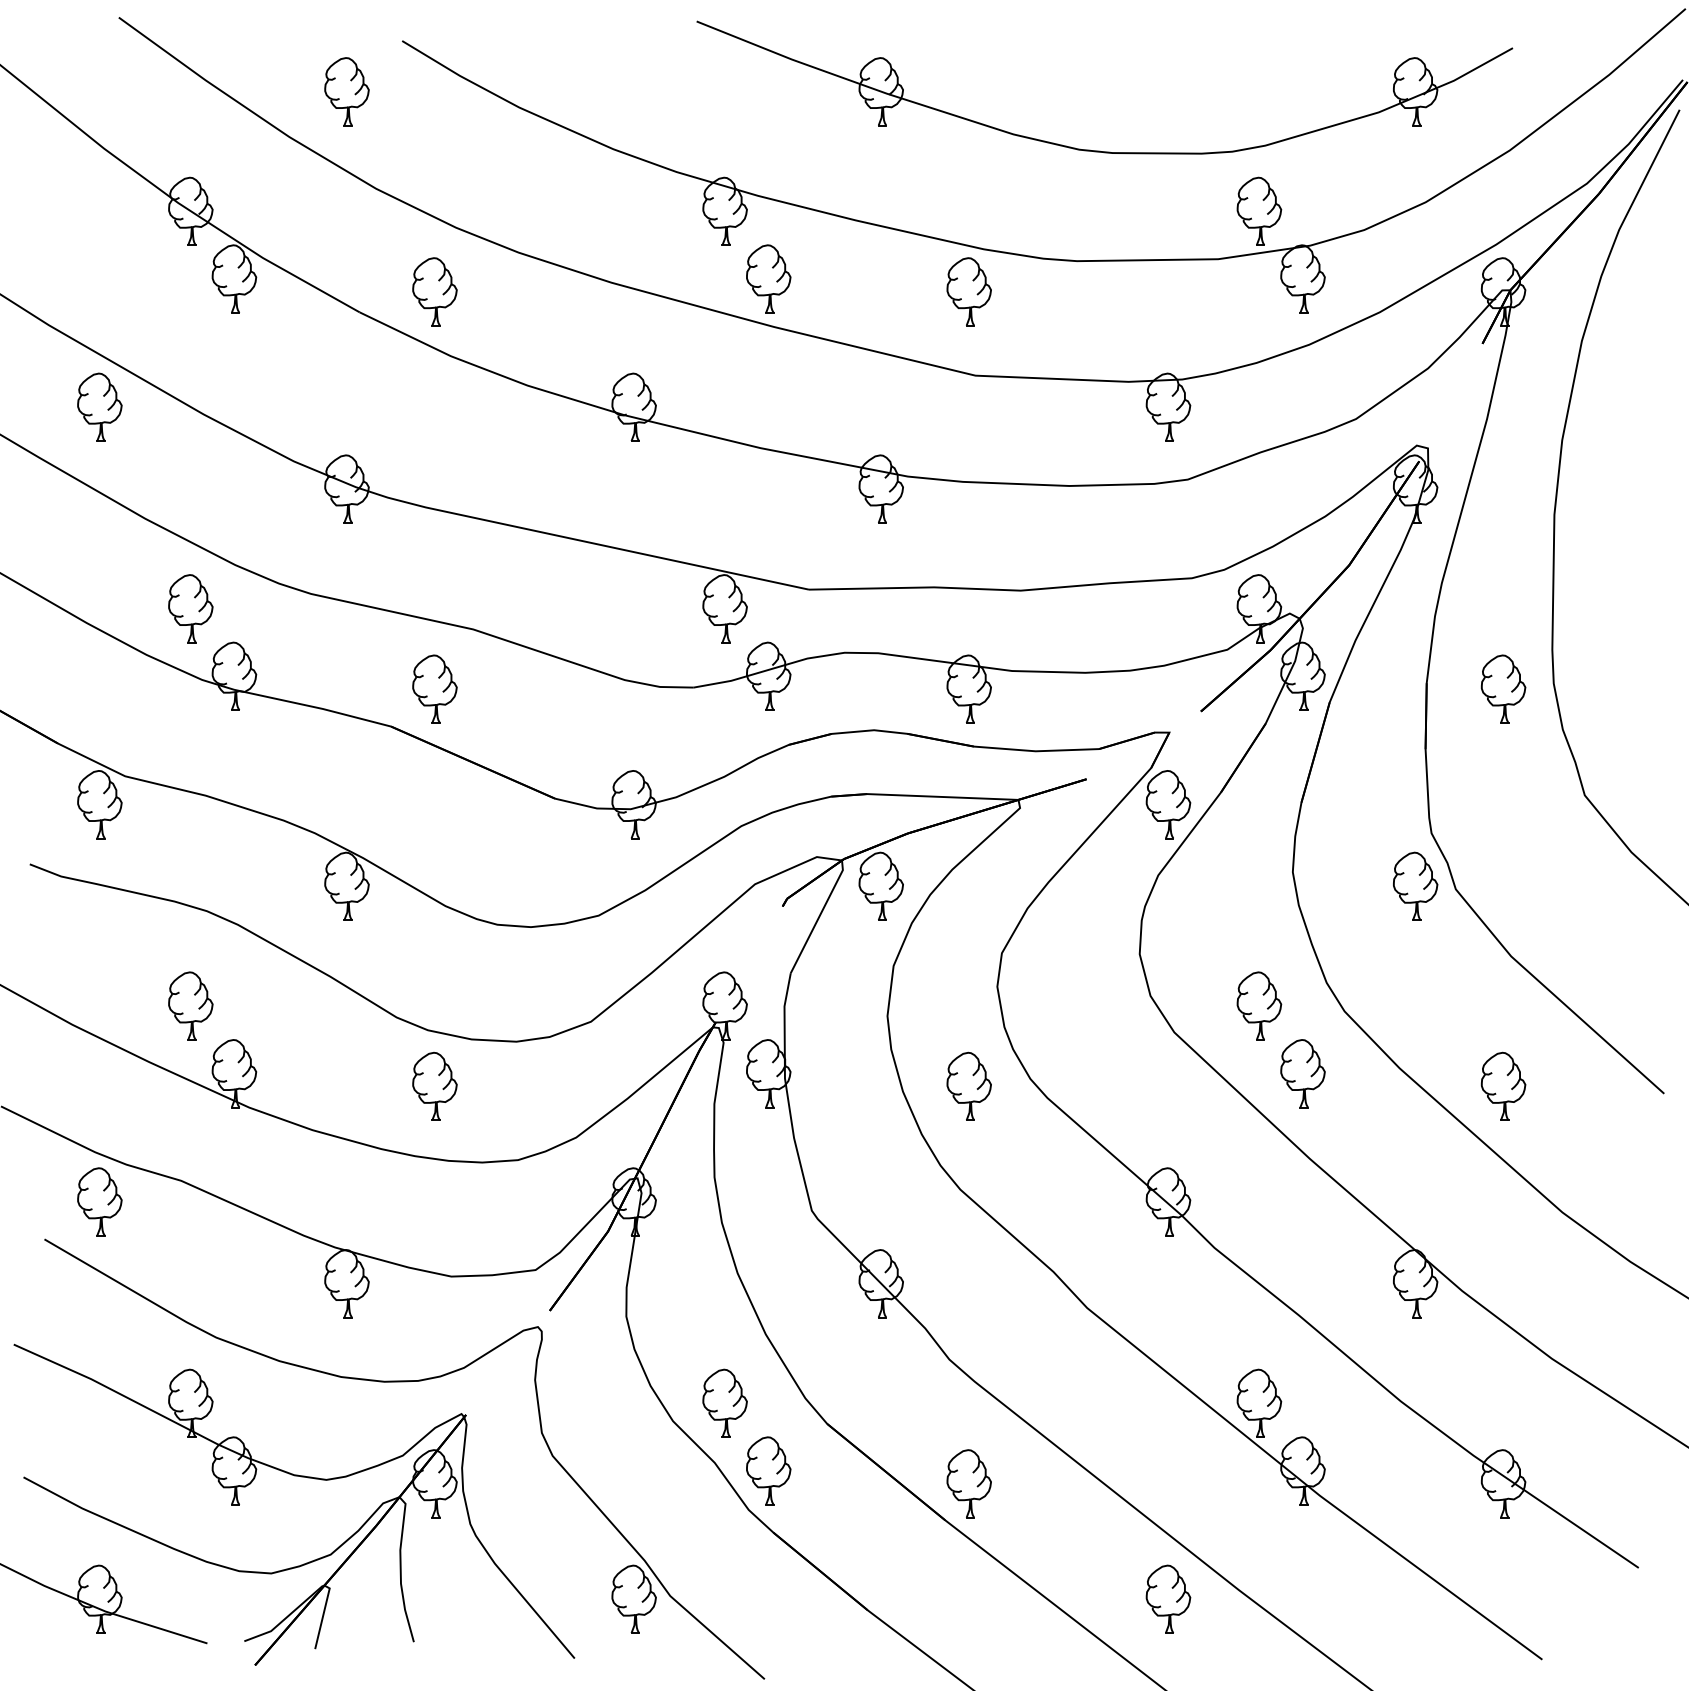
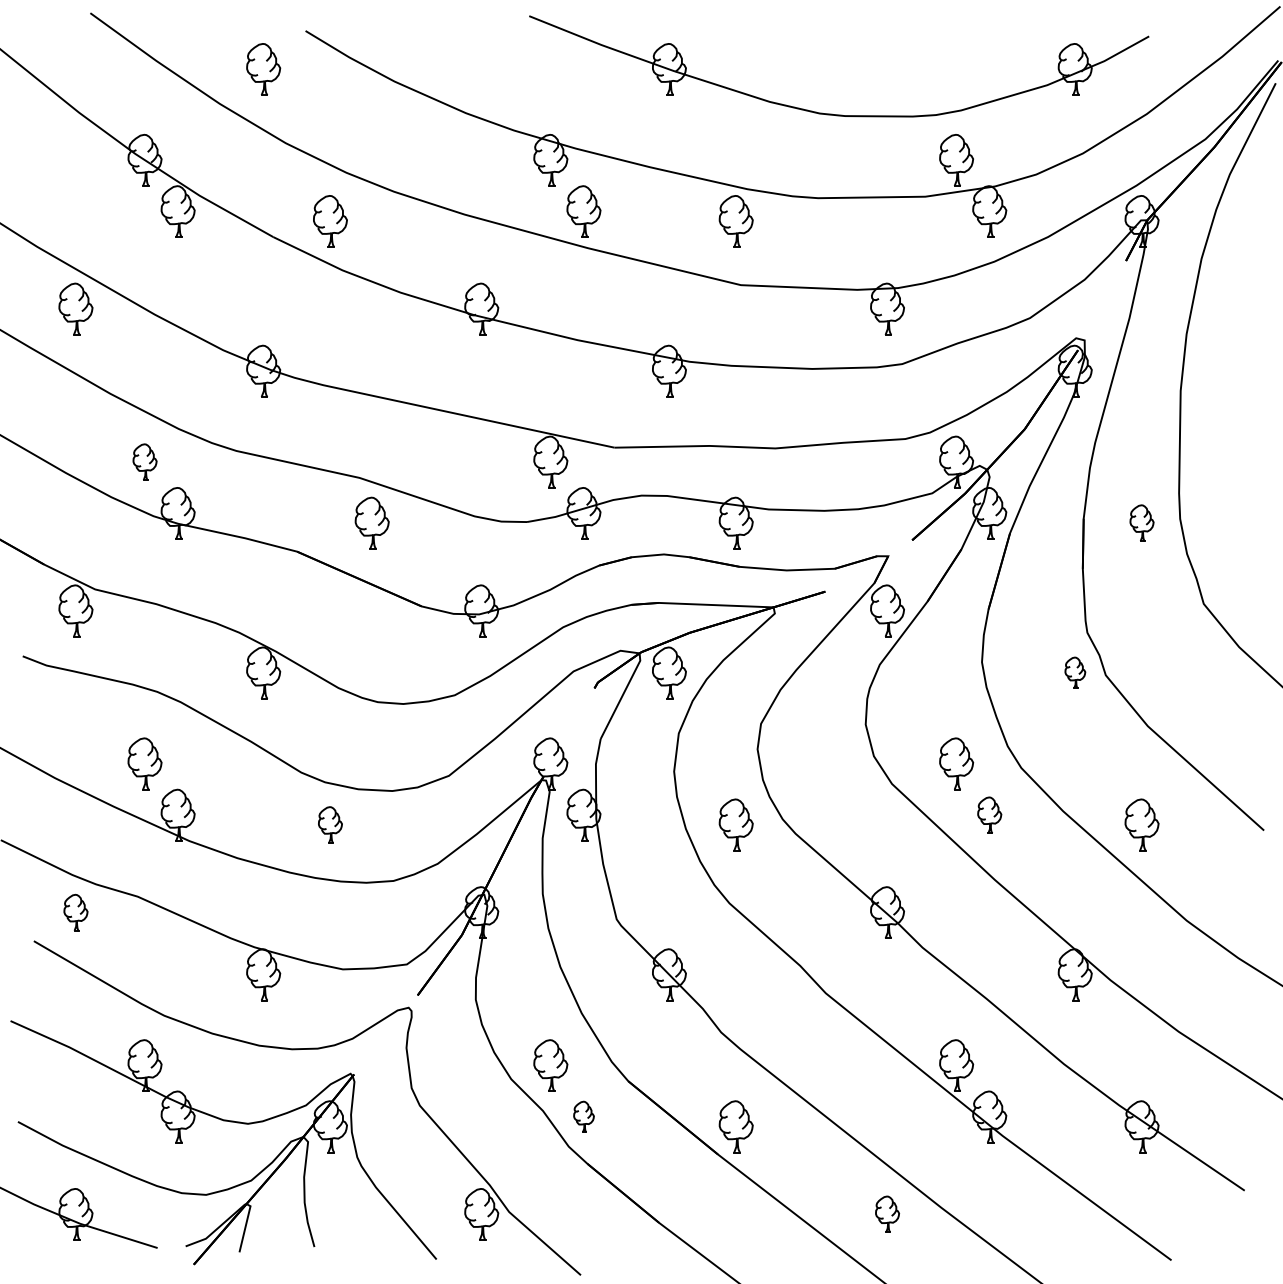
part: (190, 608) -> (144, 461), size x0.7
part: (434, 688) -> (371, 522), moved
part: (1503, 688) -> (1142, 522), size x0.7
part: (1415, 885) -> (1075, 672), size x0.6
part: (1302, 1073) -> (989, 815), size x0.7
part: (434, 1086) -> (330, 825), size x0.7
part: (99, 1201) -> (75, 912), size x0.7
part: (768, 1470) -> (583, 1116), size x0.6
part: (1168, 1598) -> (887, 1213), size x0.7

